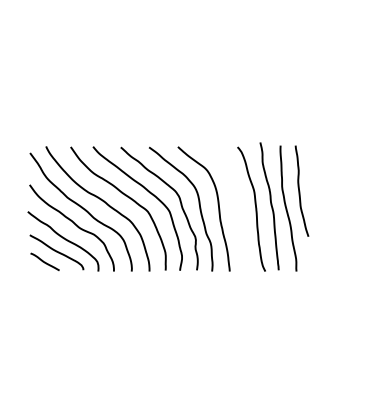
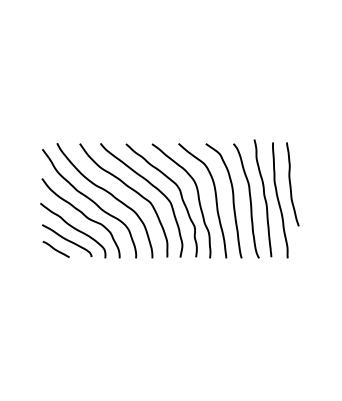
curve: (236, 208) -> (232, 200), added

